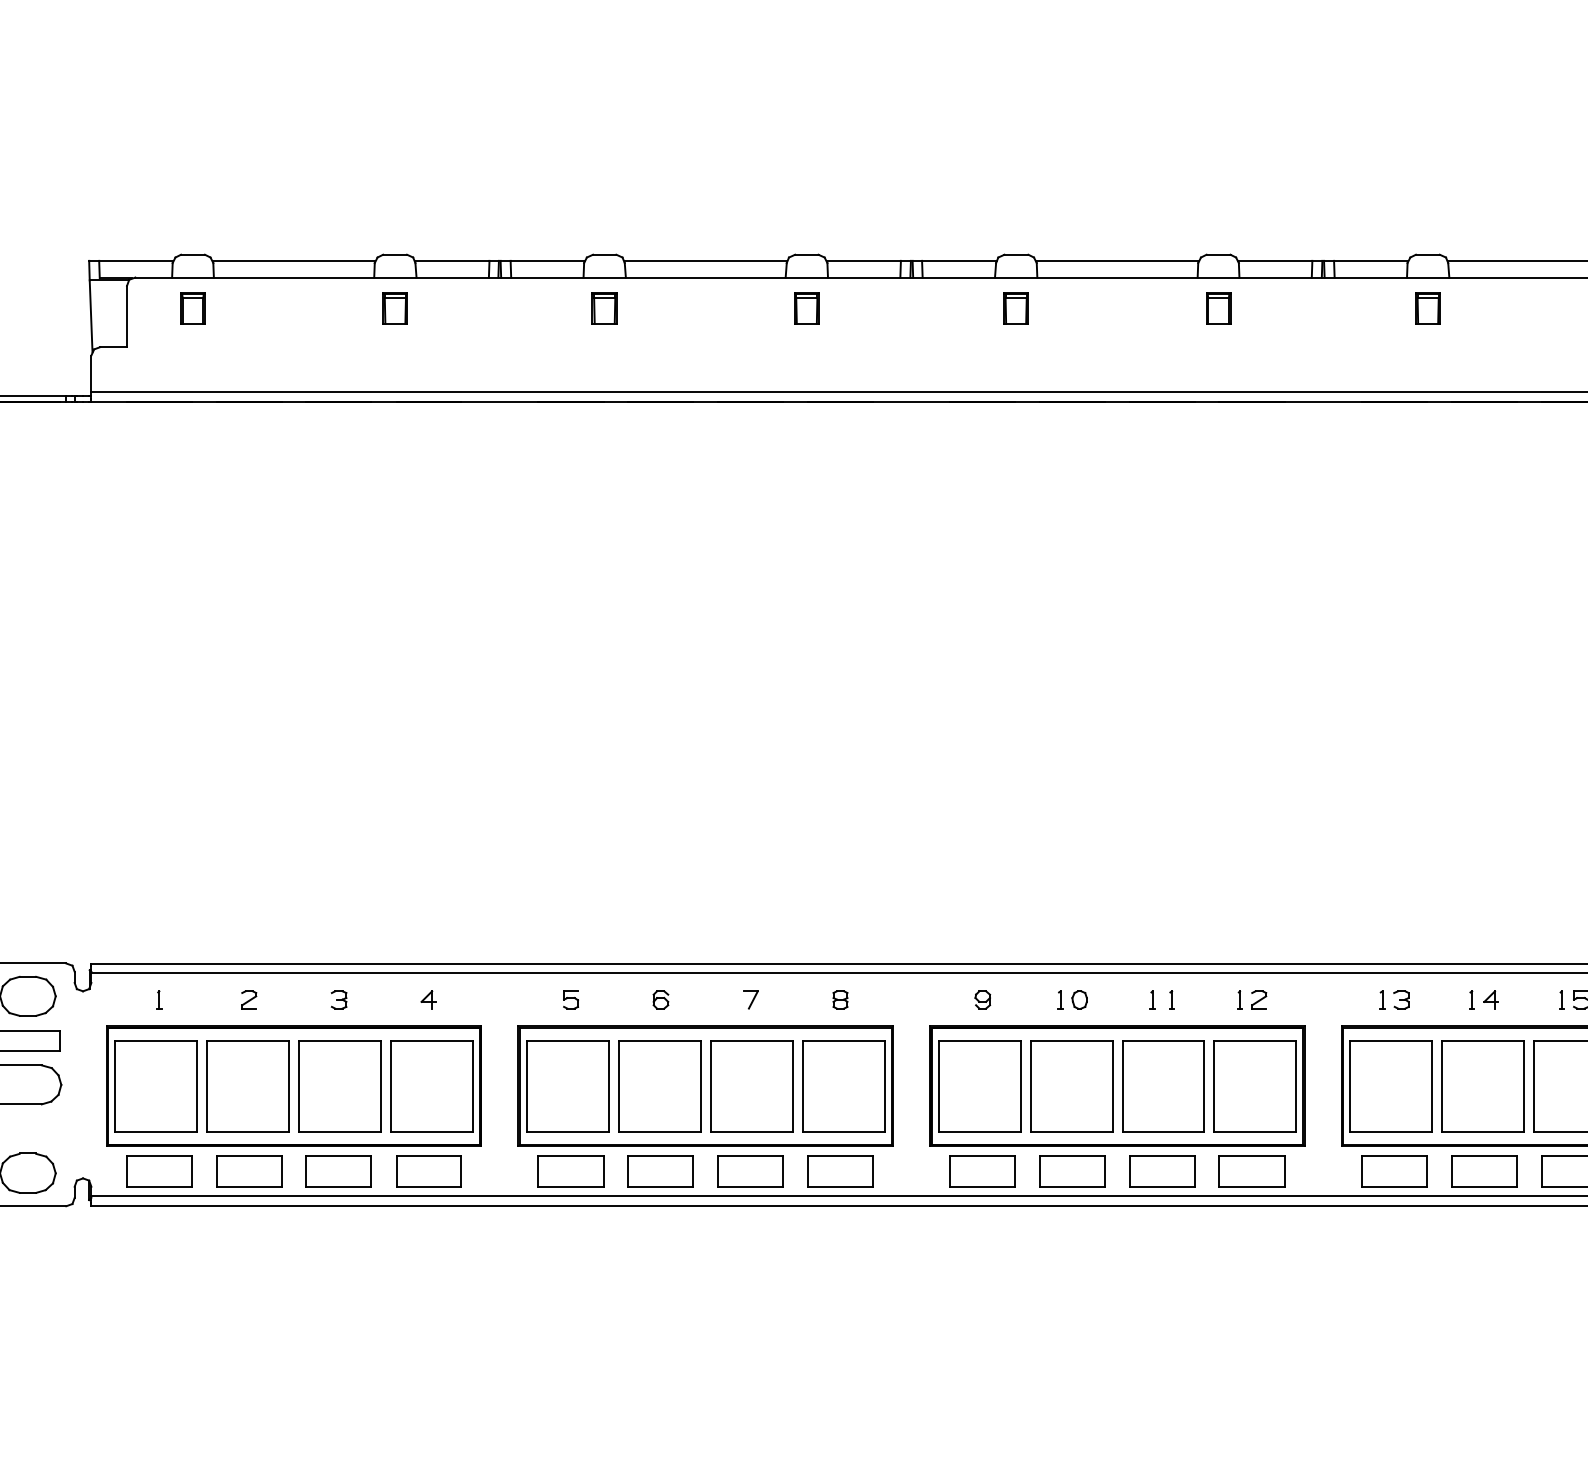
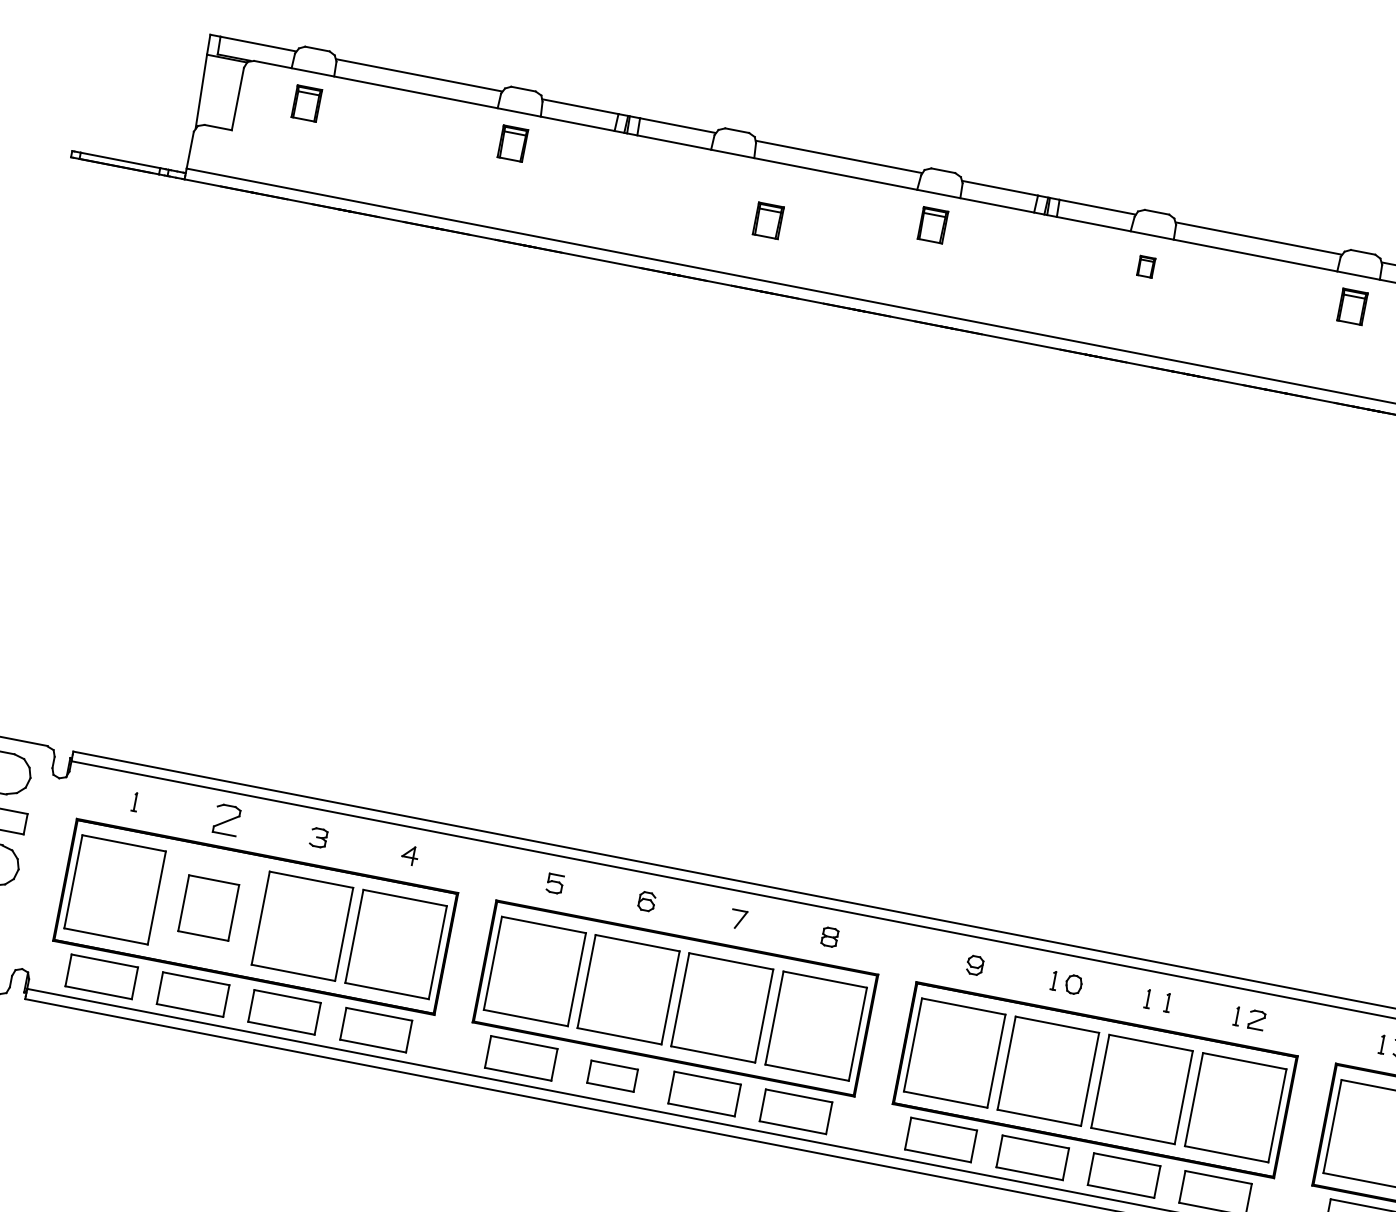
part: (604, 308) -> (768, 221), moved
part: (1015, 308) -> (1145, 266), size x0.6
part: (249, 999) -> (227, 819), size x1.6
part: (247, 1086) -> (208, 907), size x0.6
part: (660, 1171) -> (612, 1076), size x0.7

